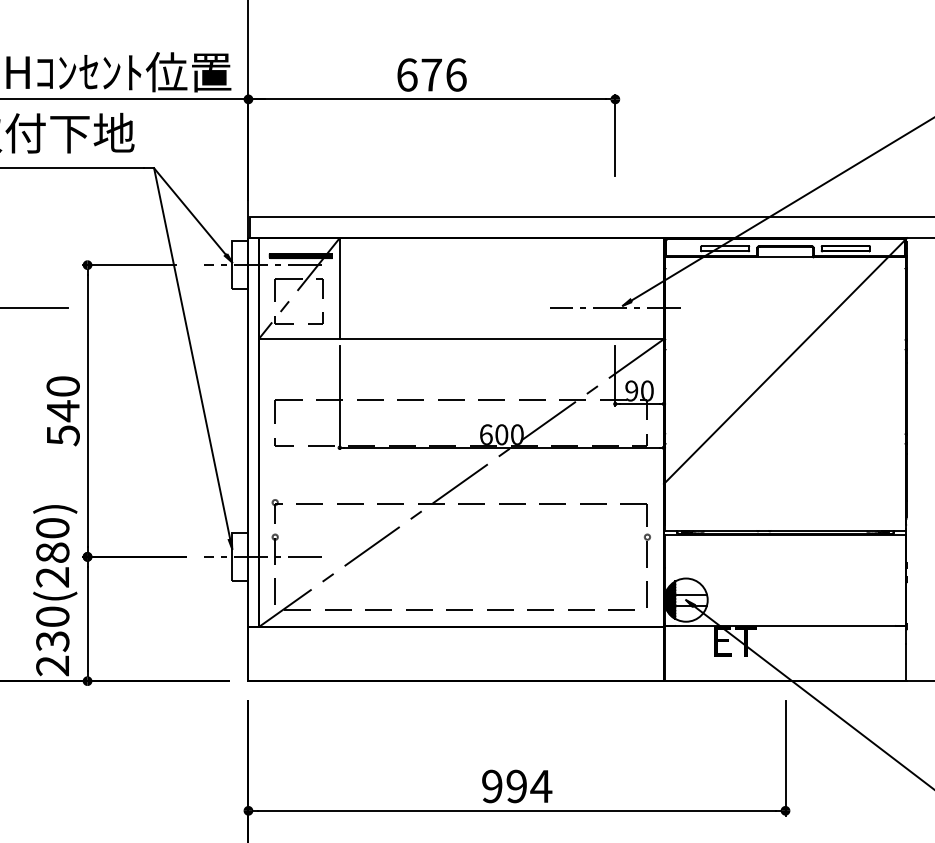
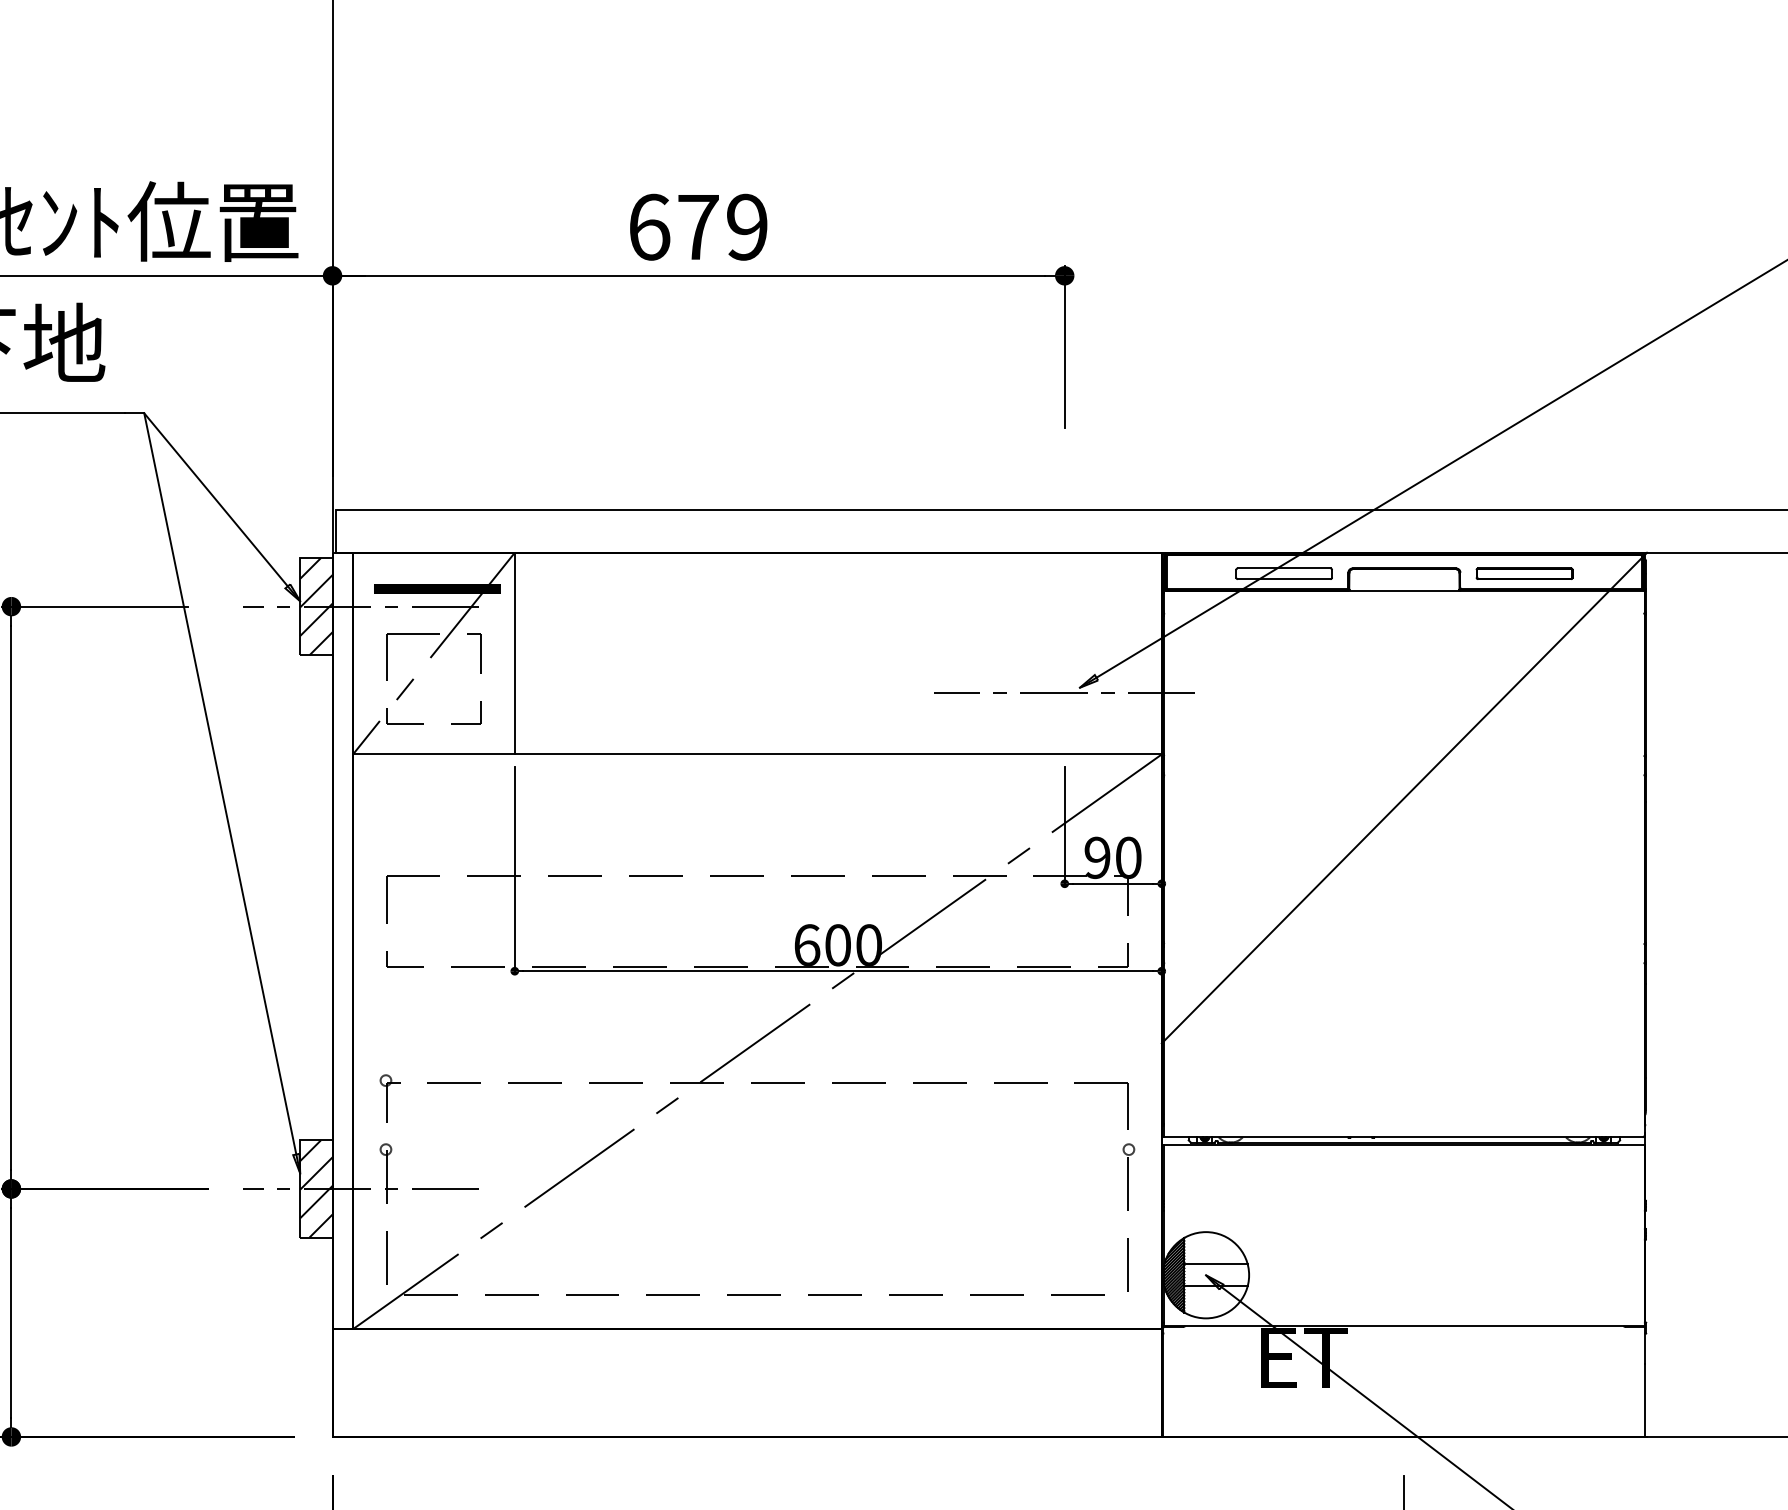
text: (456, 74) -> (747, 226), 676 -> 679
hatch: (240, 264) -> (316, 605), added
hatch: (240, 556) -> (316, 1188), added

